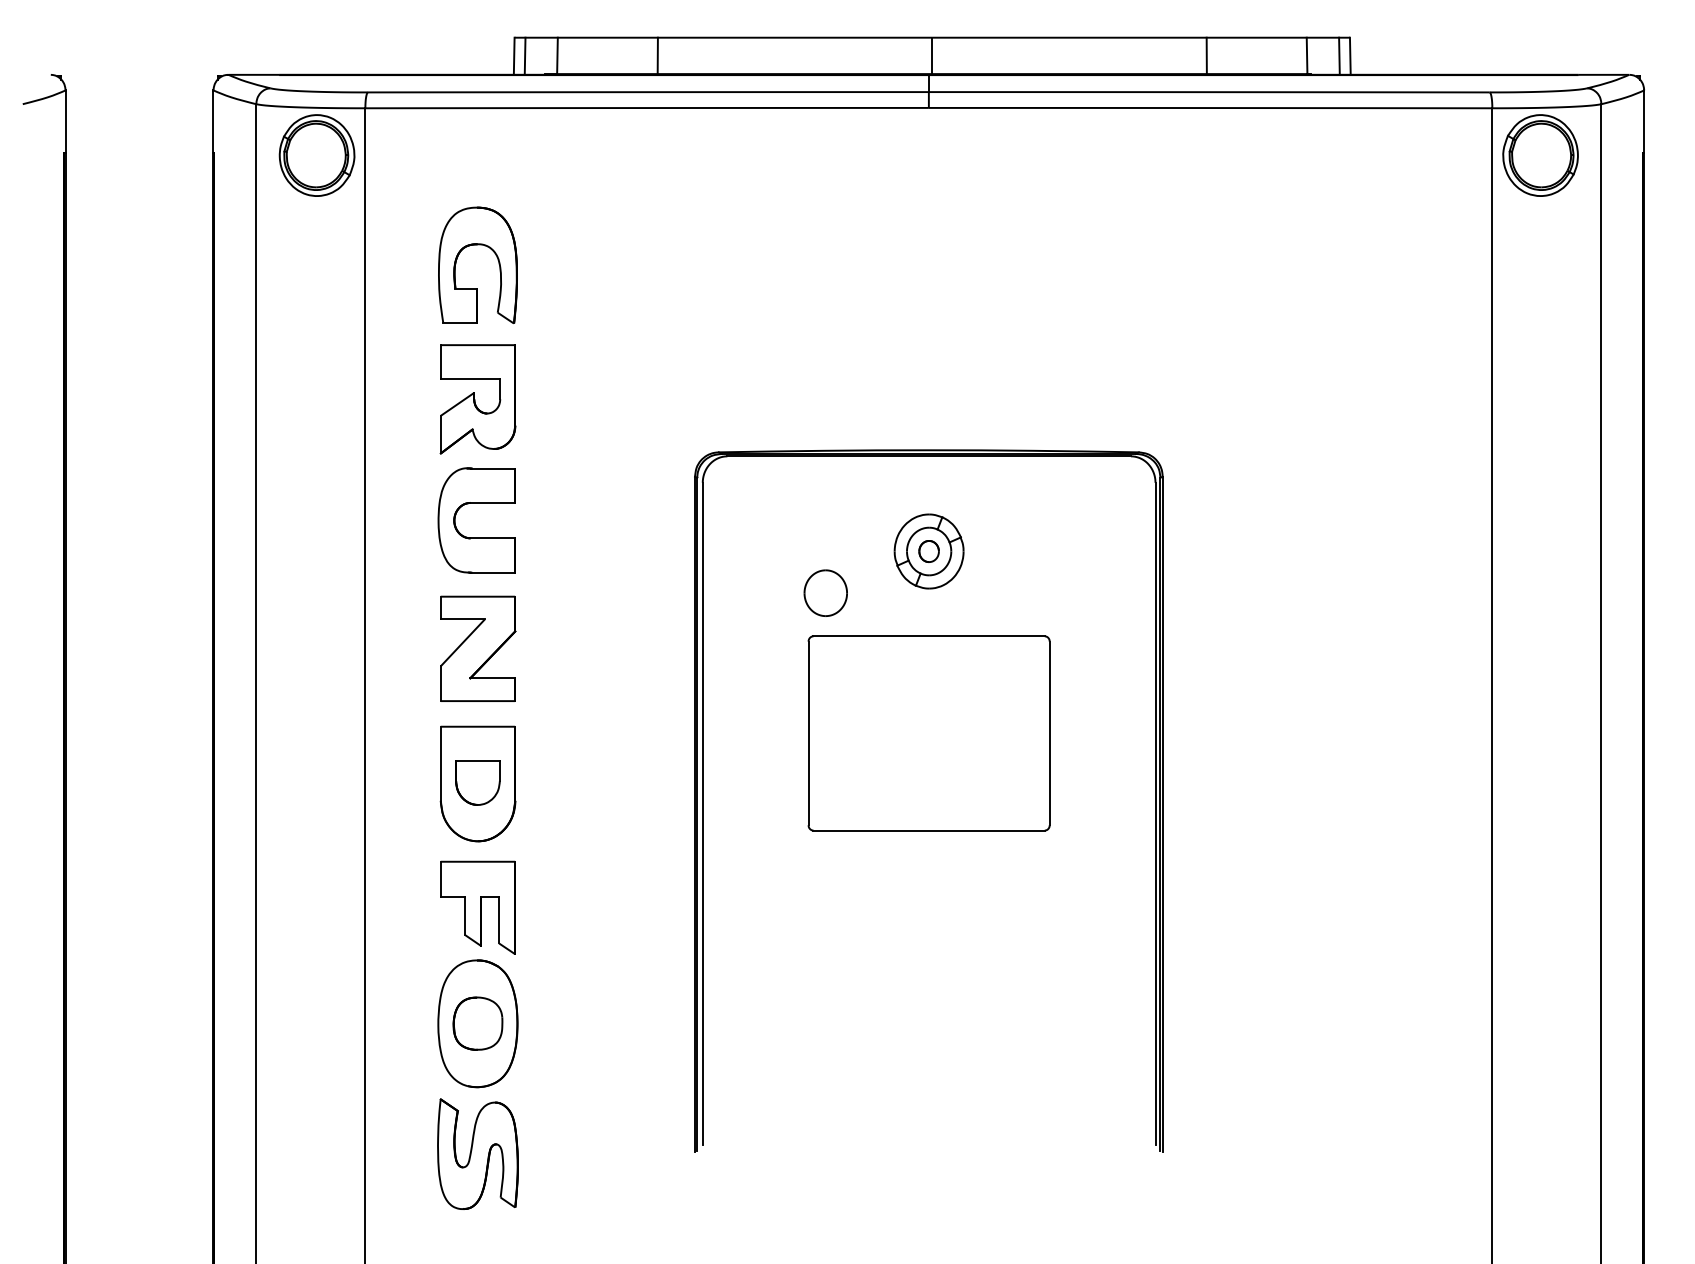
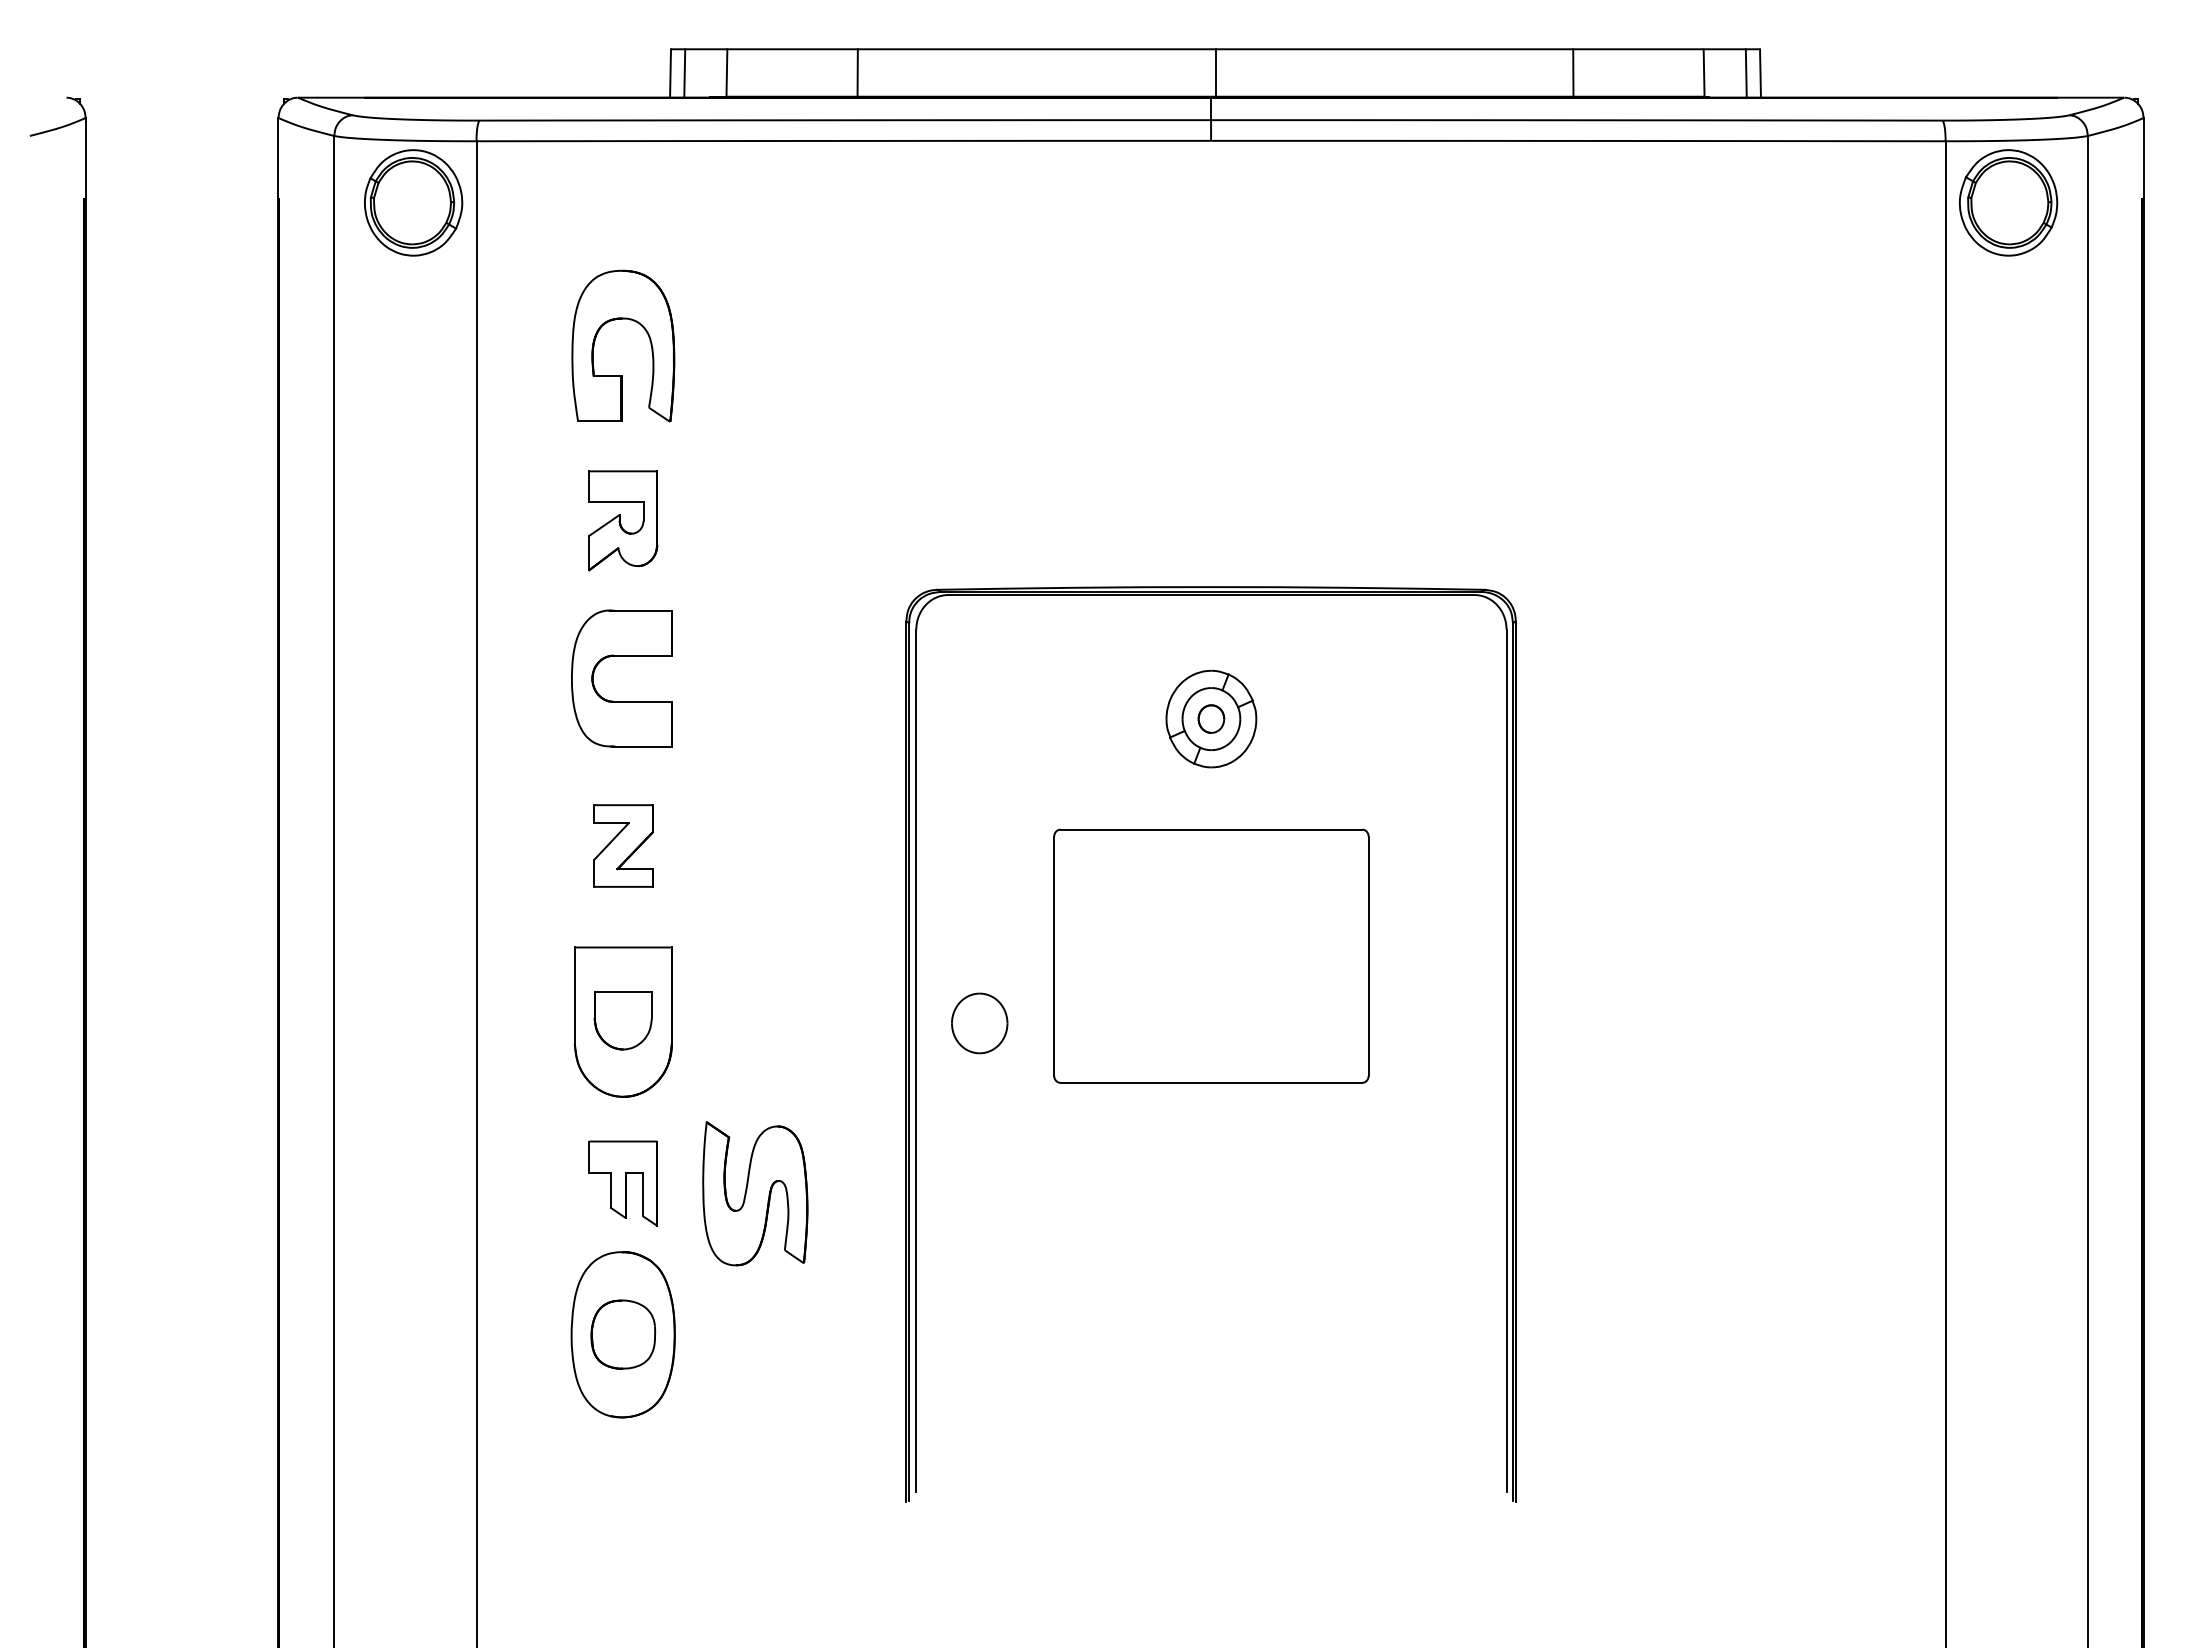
part: (477, 399) -> (622, 520), size x0.7
part: (825, 593) -> (979, 1023), moved
part: (478, 648) -> (623, 845), size x0.6
part: (478, 907) -> (623, 1183), size x0.7
part: (478, 1154) -> (755, 1193), moved

